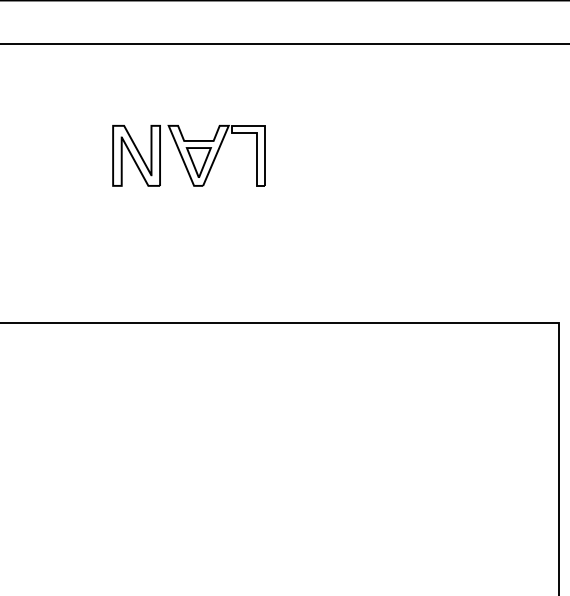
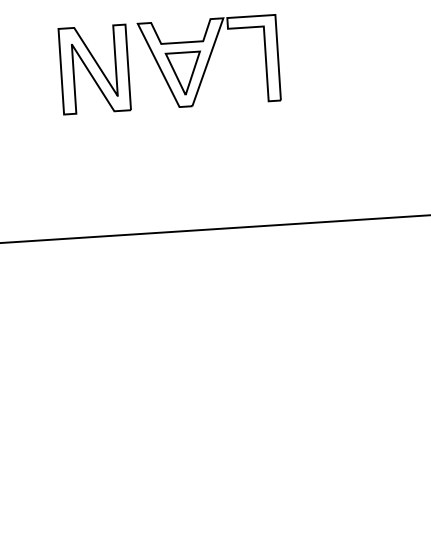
part: (188, 155) -> (168, 64), size x1.43

